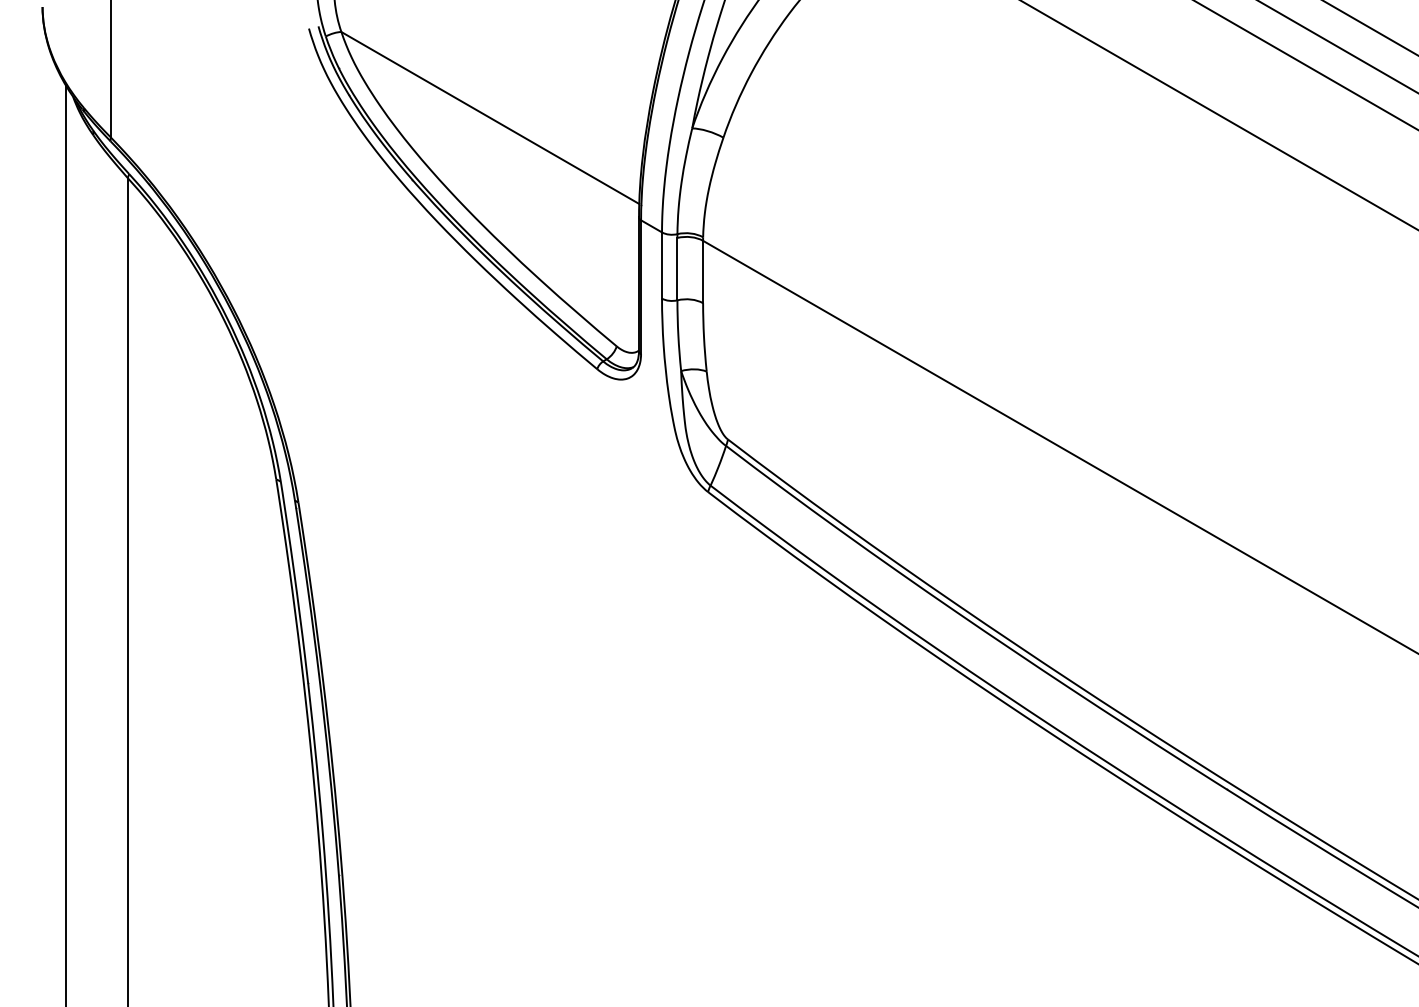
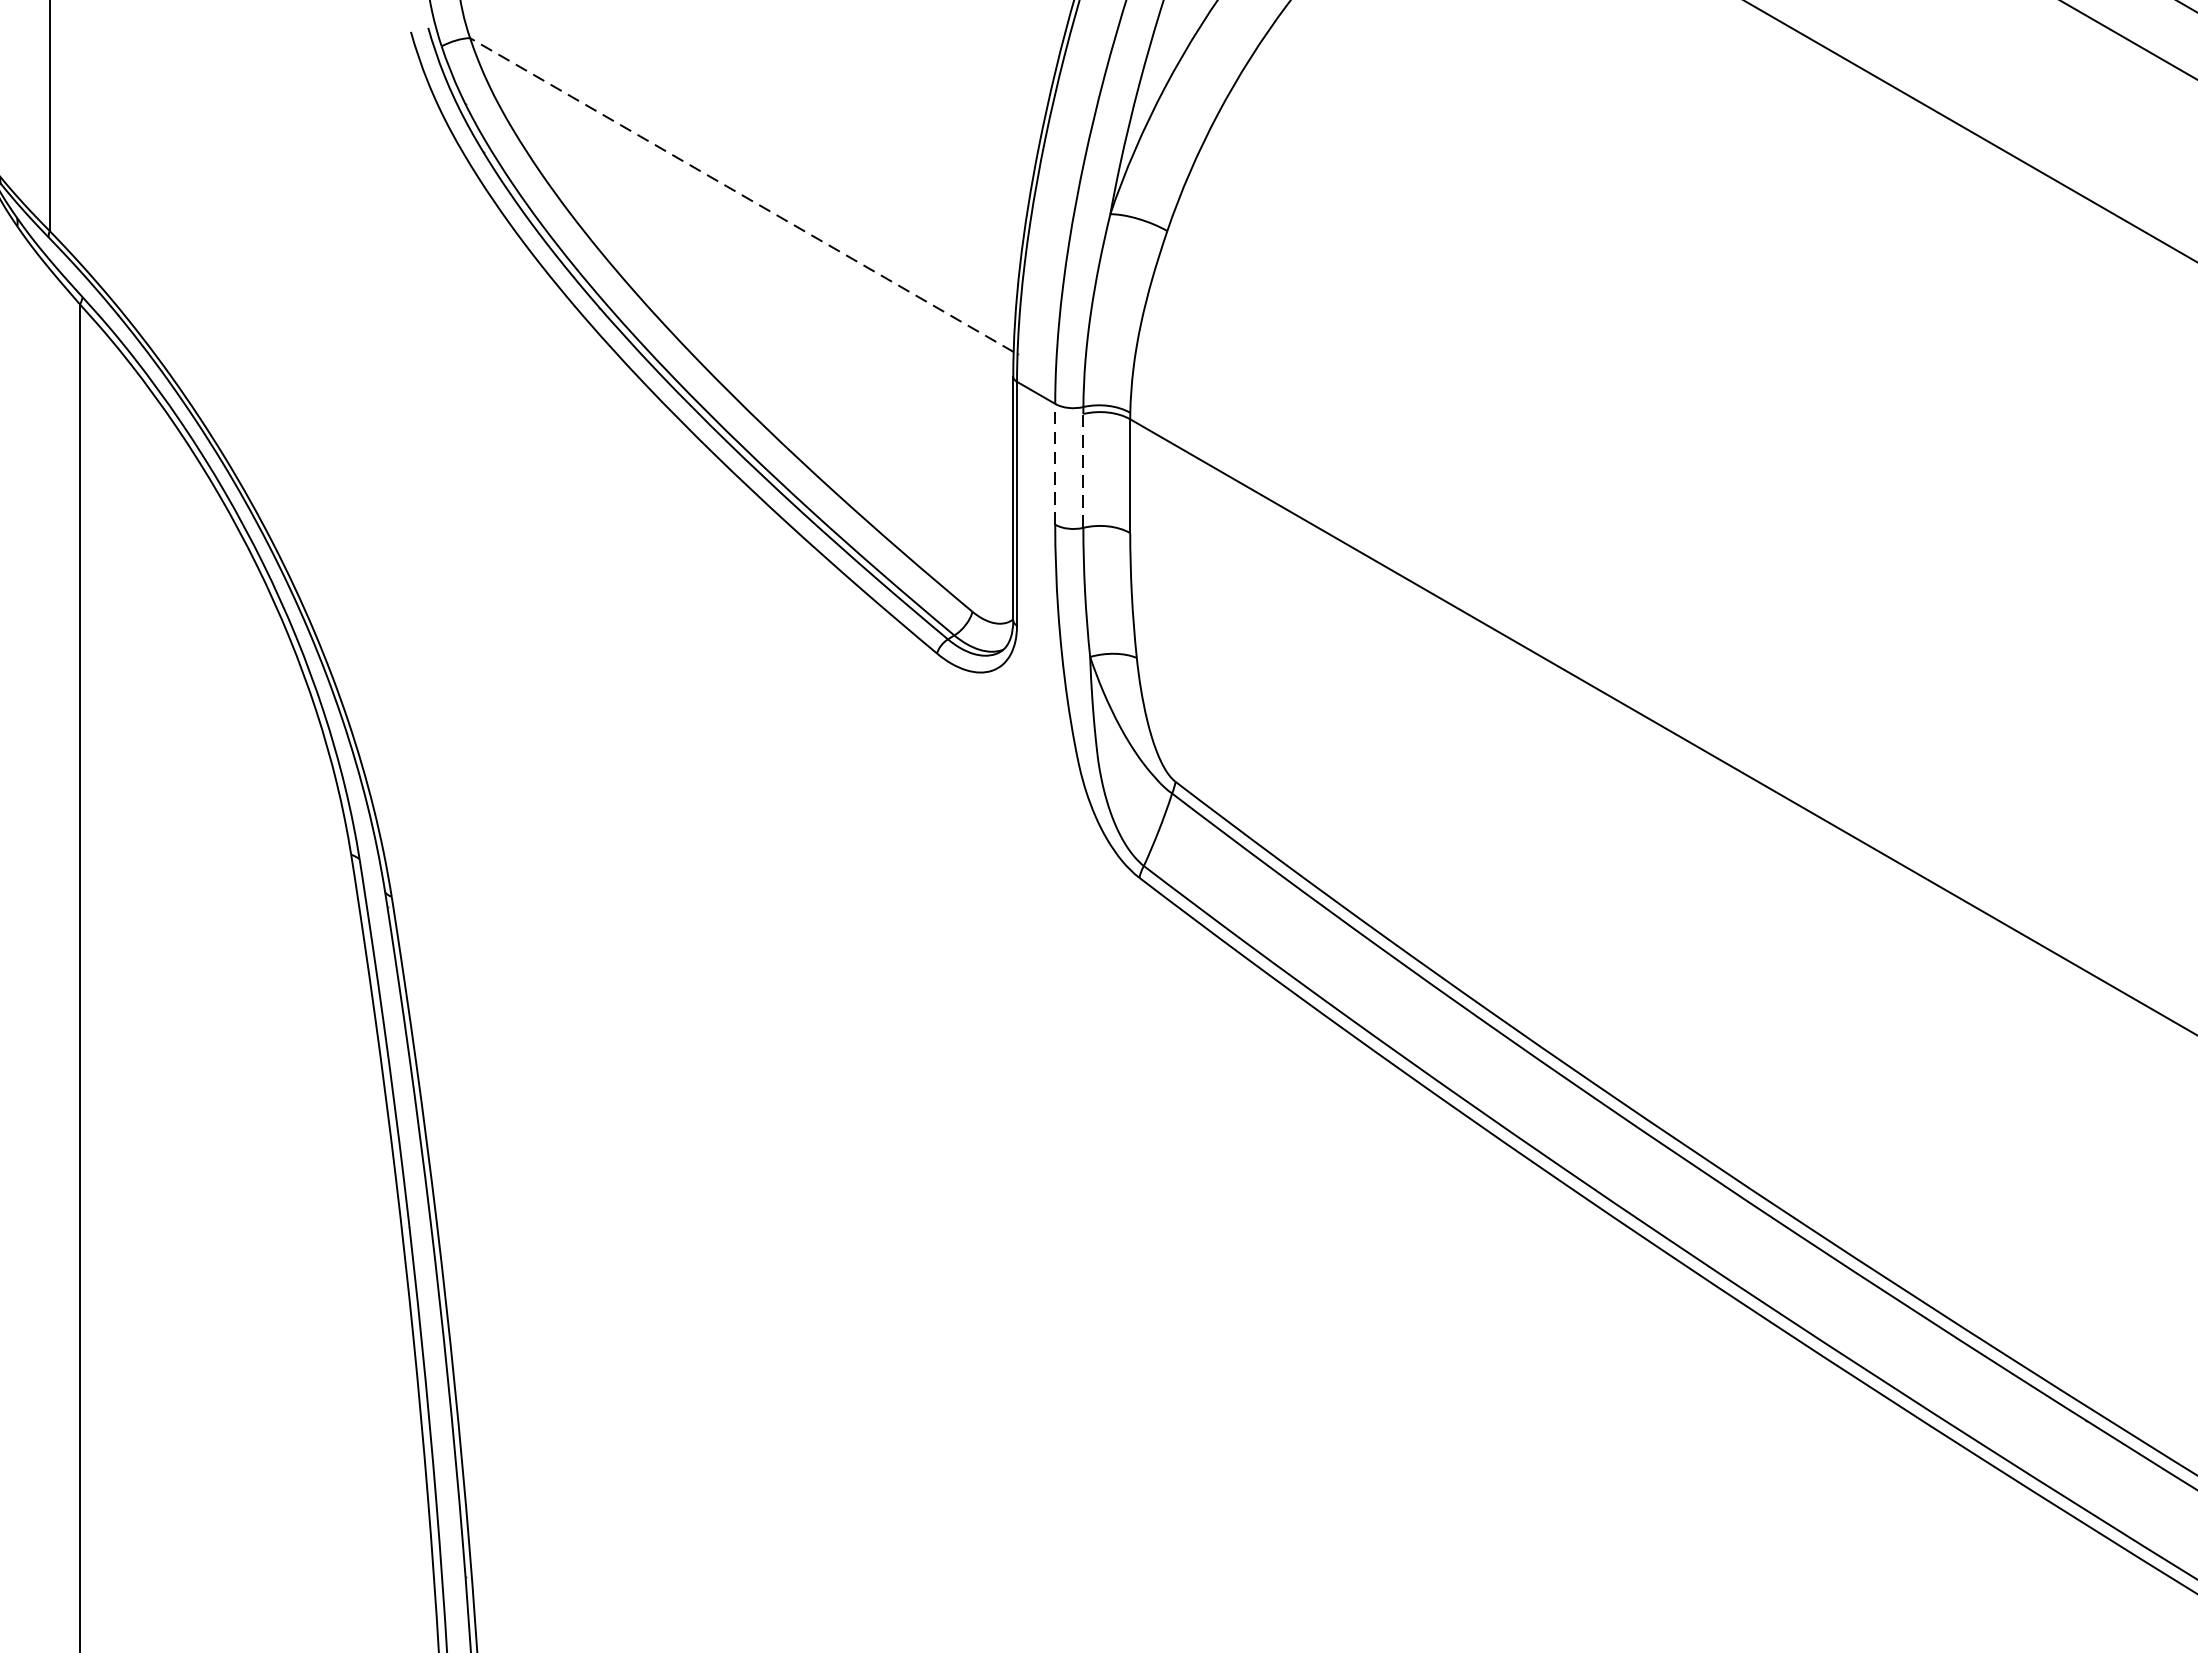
line: (490, 118) -> (742, 195), solid -> dashed
line: (662, 265) -> (1056, 464), solid -> dashed
line: (677, 268) -> (1083, 469), solid -> dashed

